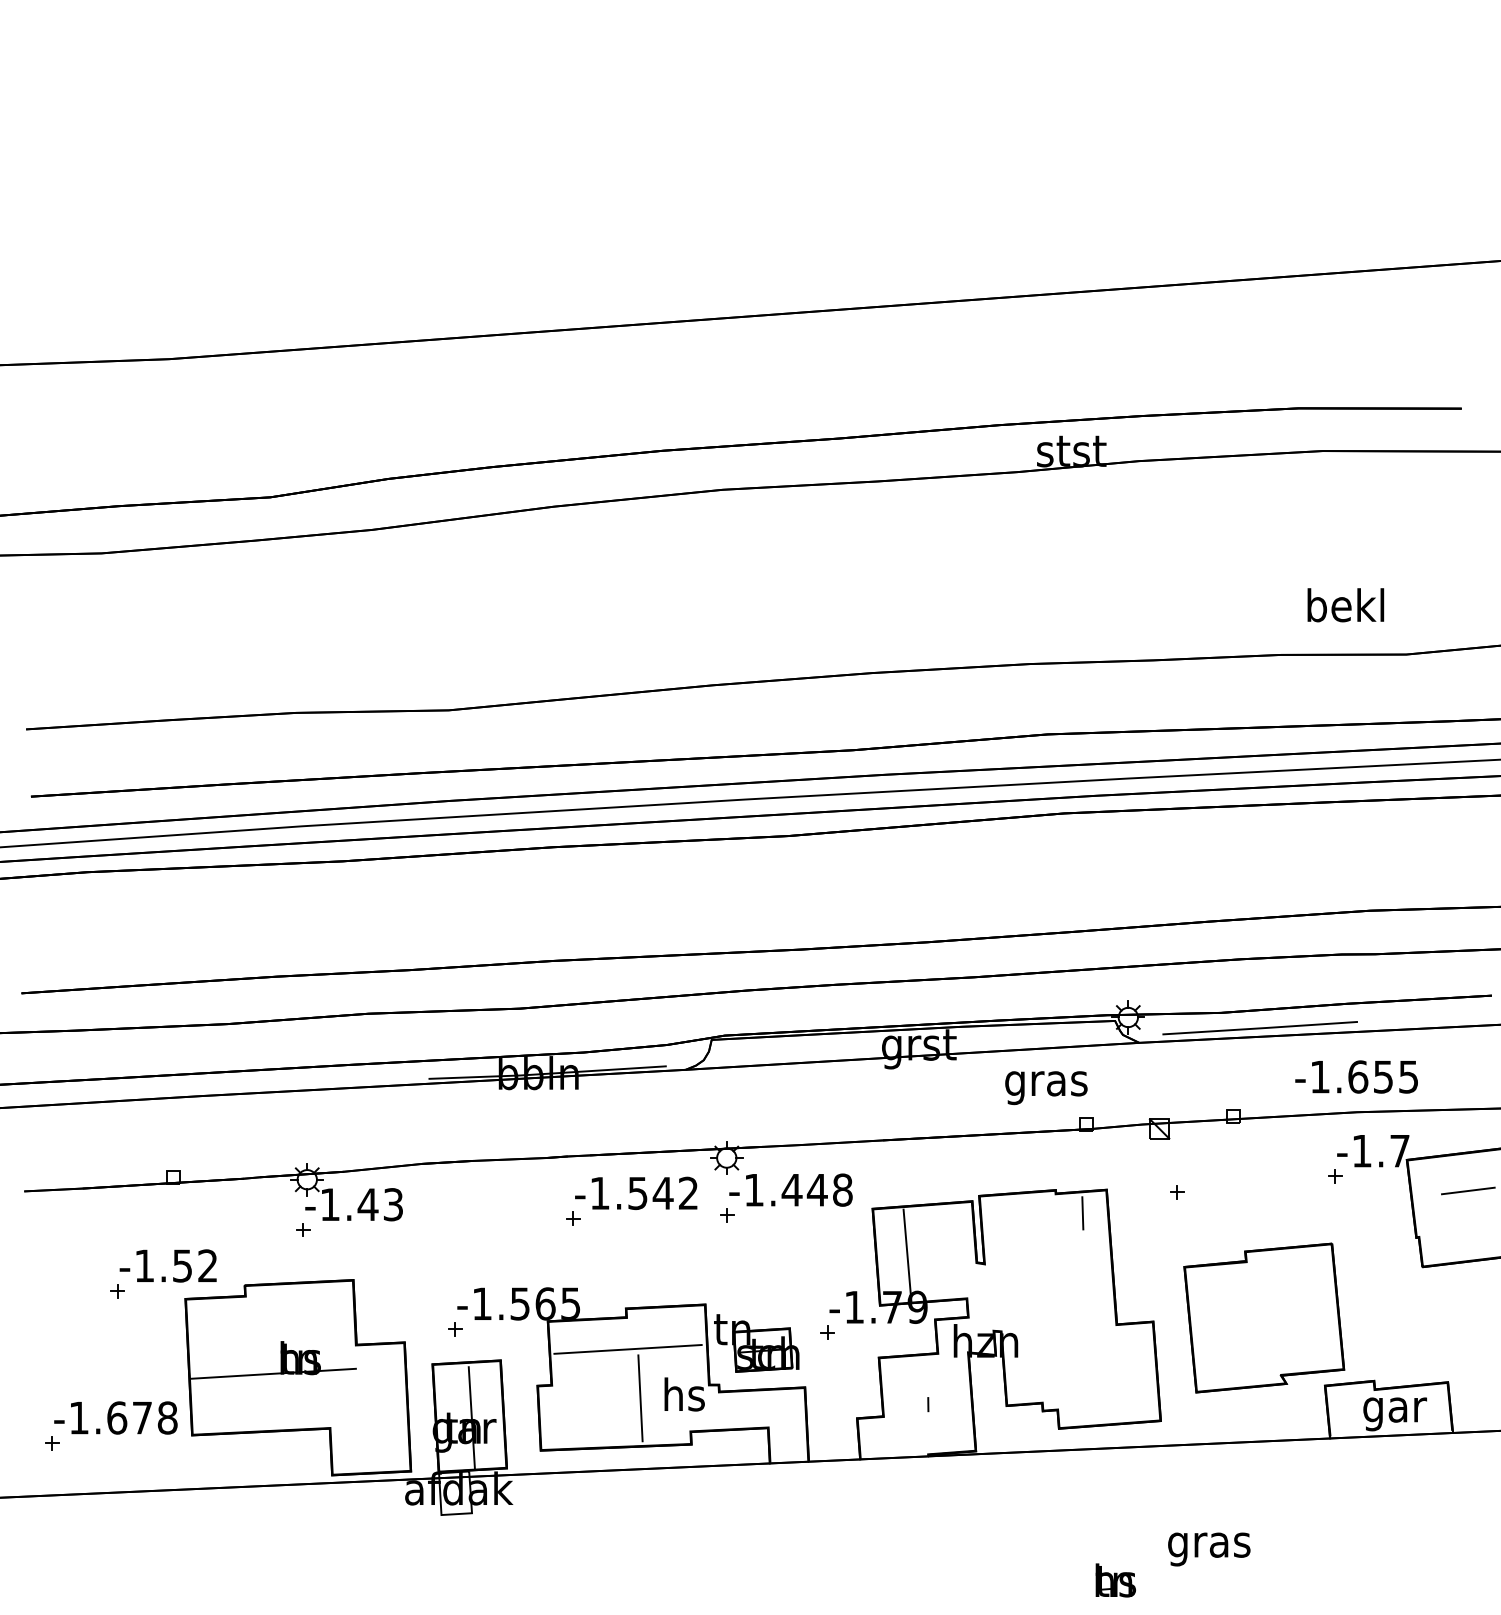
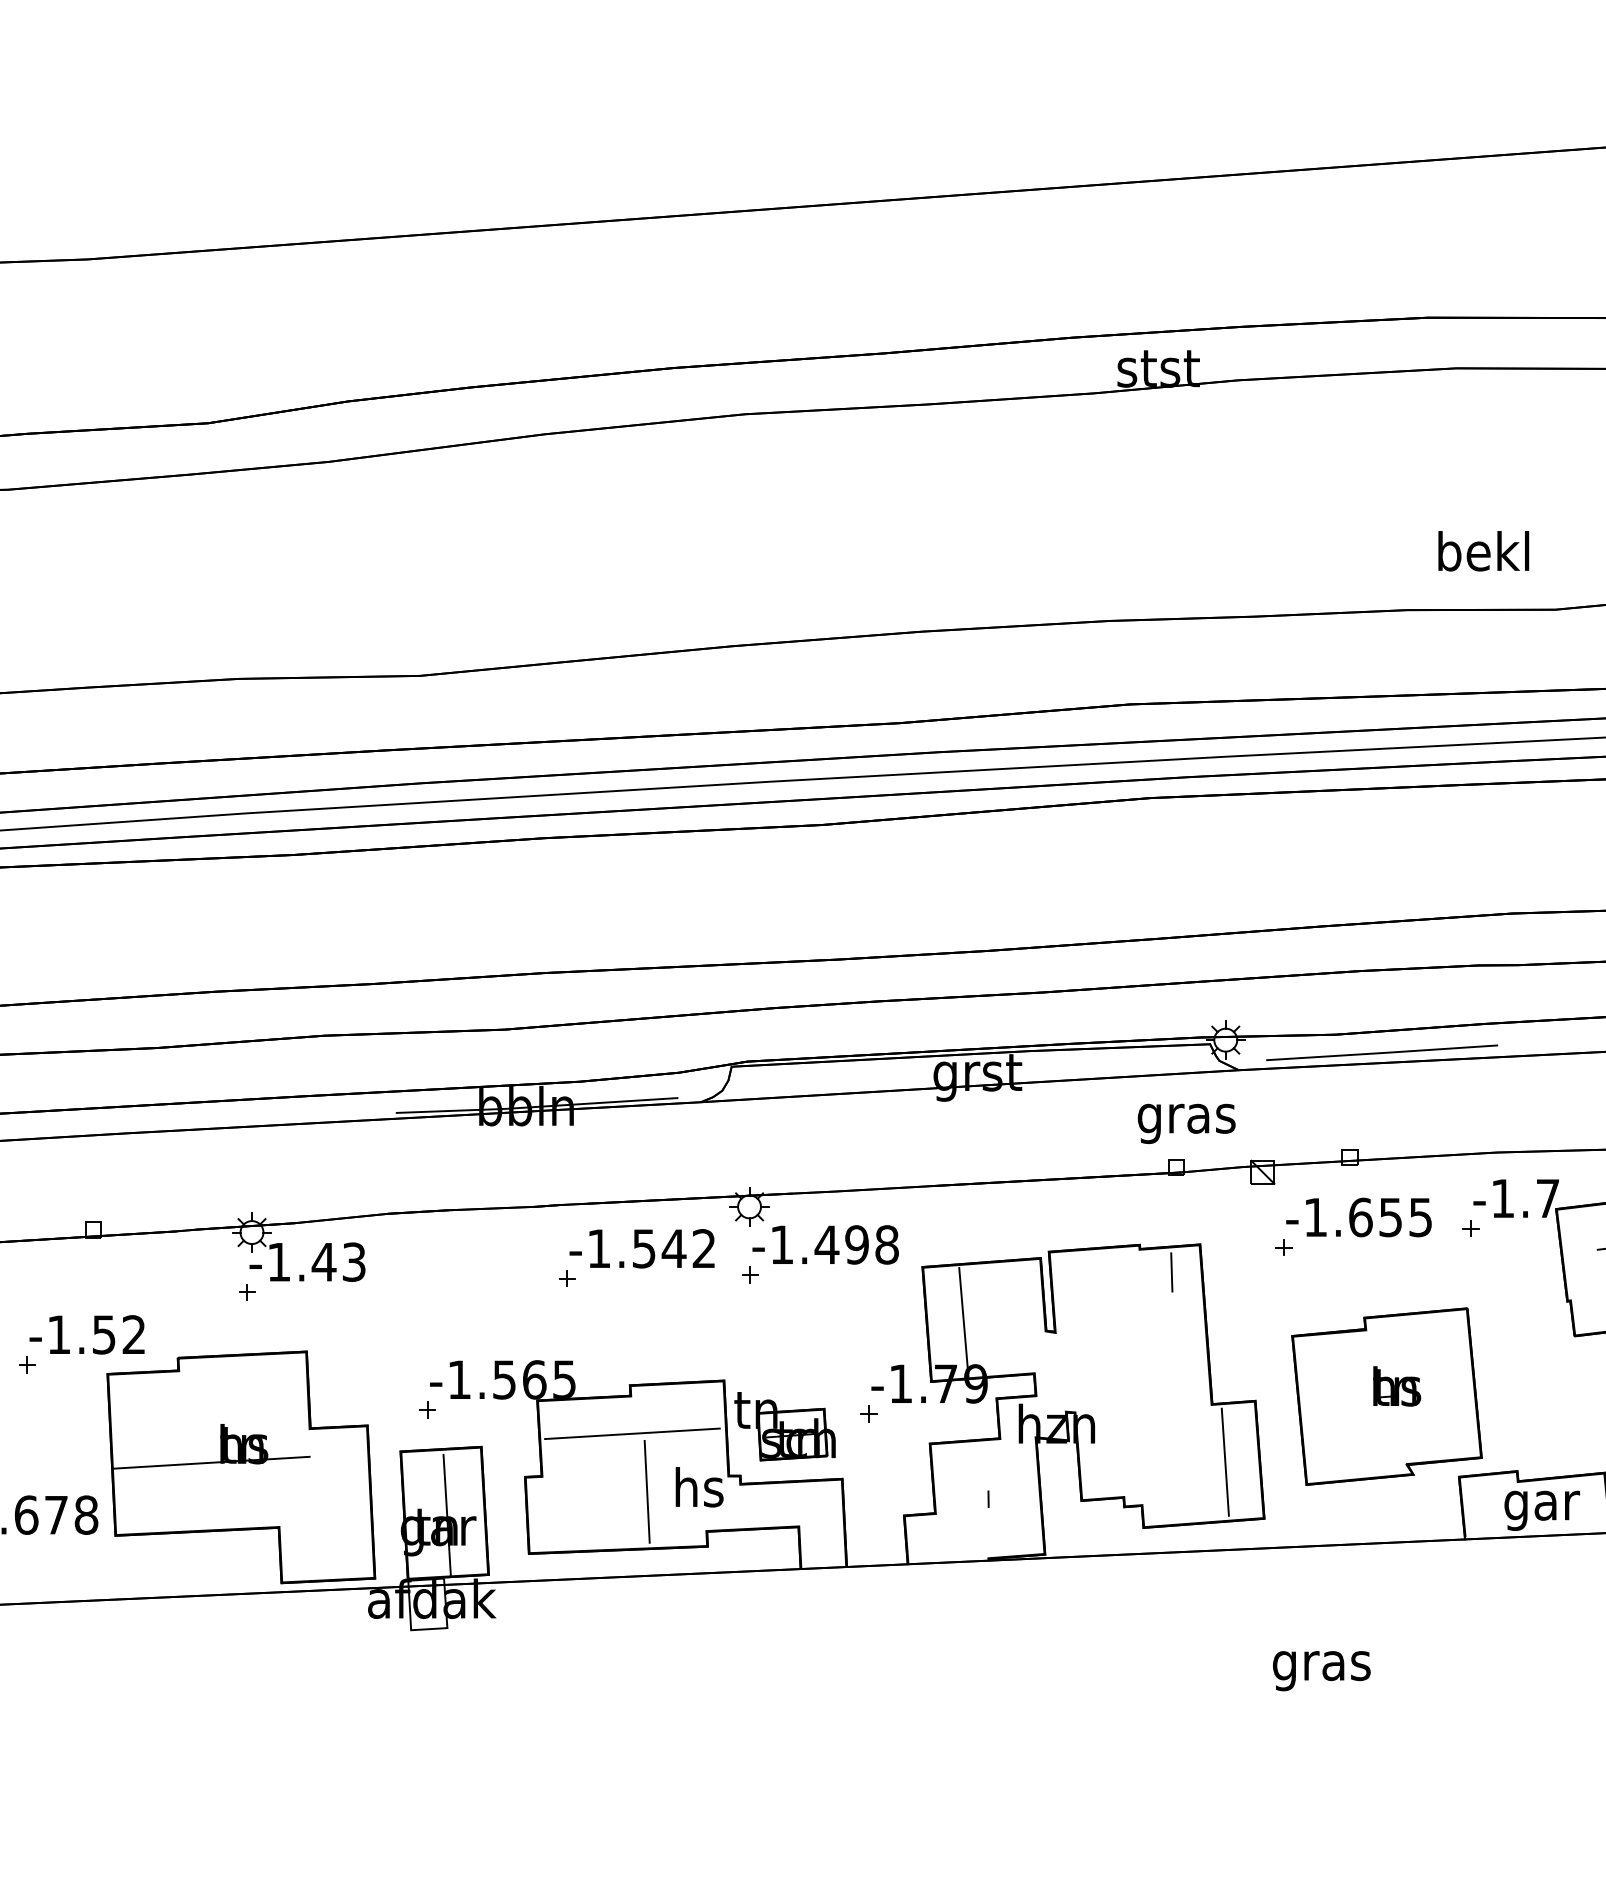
text: (1356, 1076) -> (1358, 1216), moved
text: (1046, 1088) -> (1186, 1124), moved
text: (816, 1189) -> (855, 1244), -1.448 -> -1.498
line: (1127, 1373) -> (1224, 1462), added
part: (1115, 1580) -> (1396, 1386), moved

